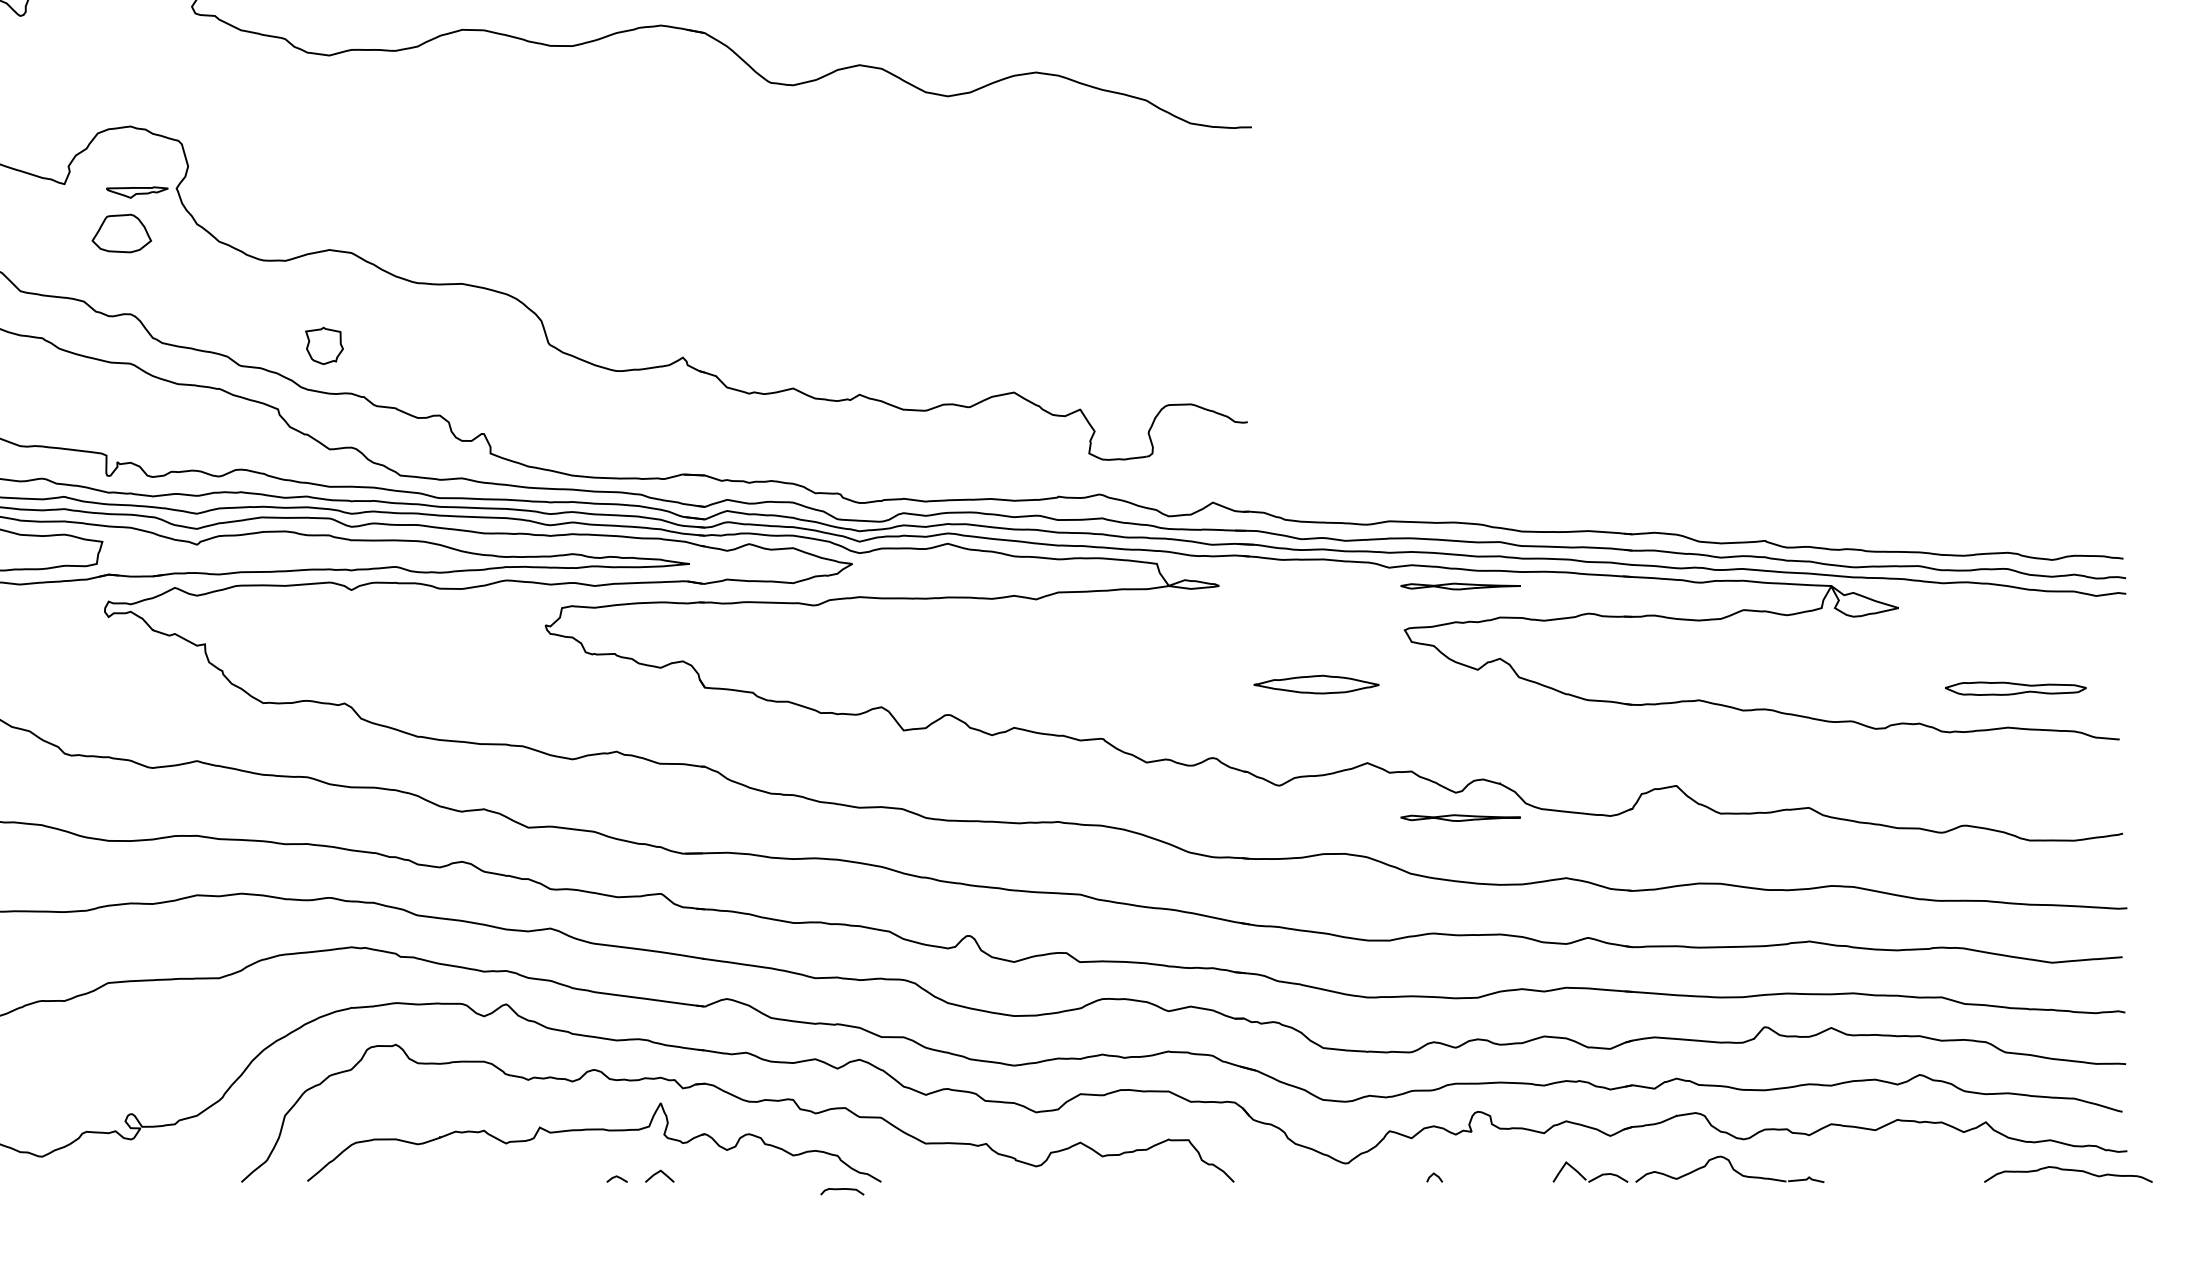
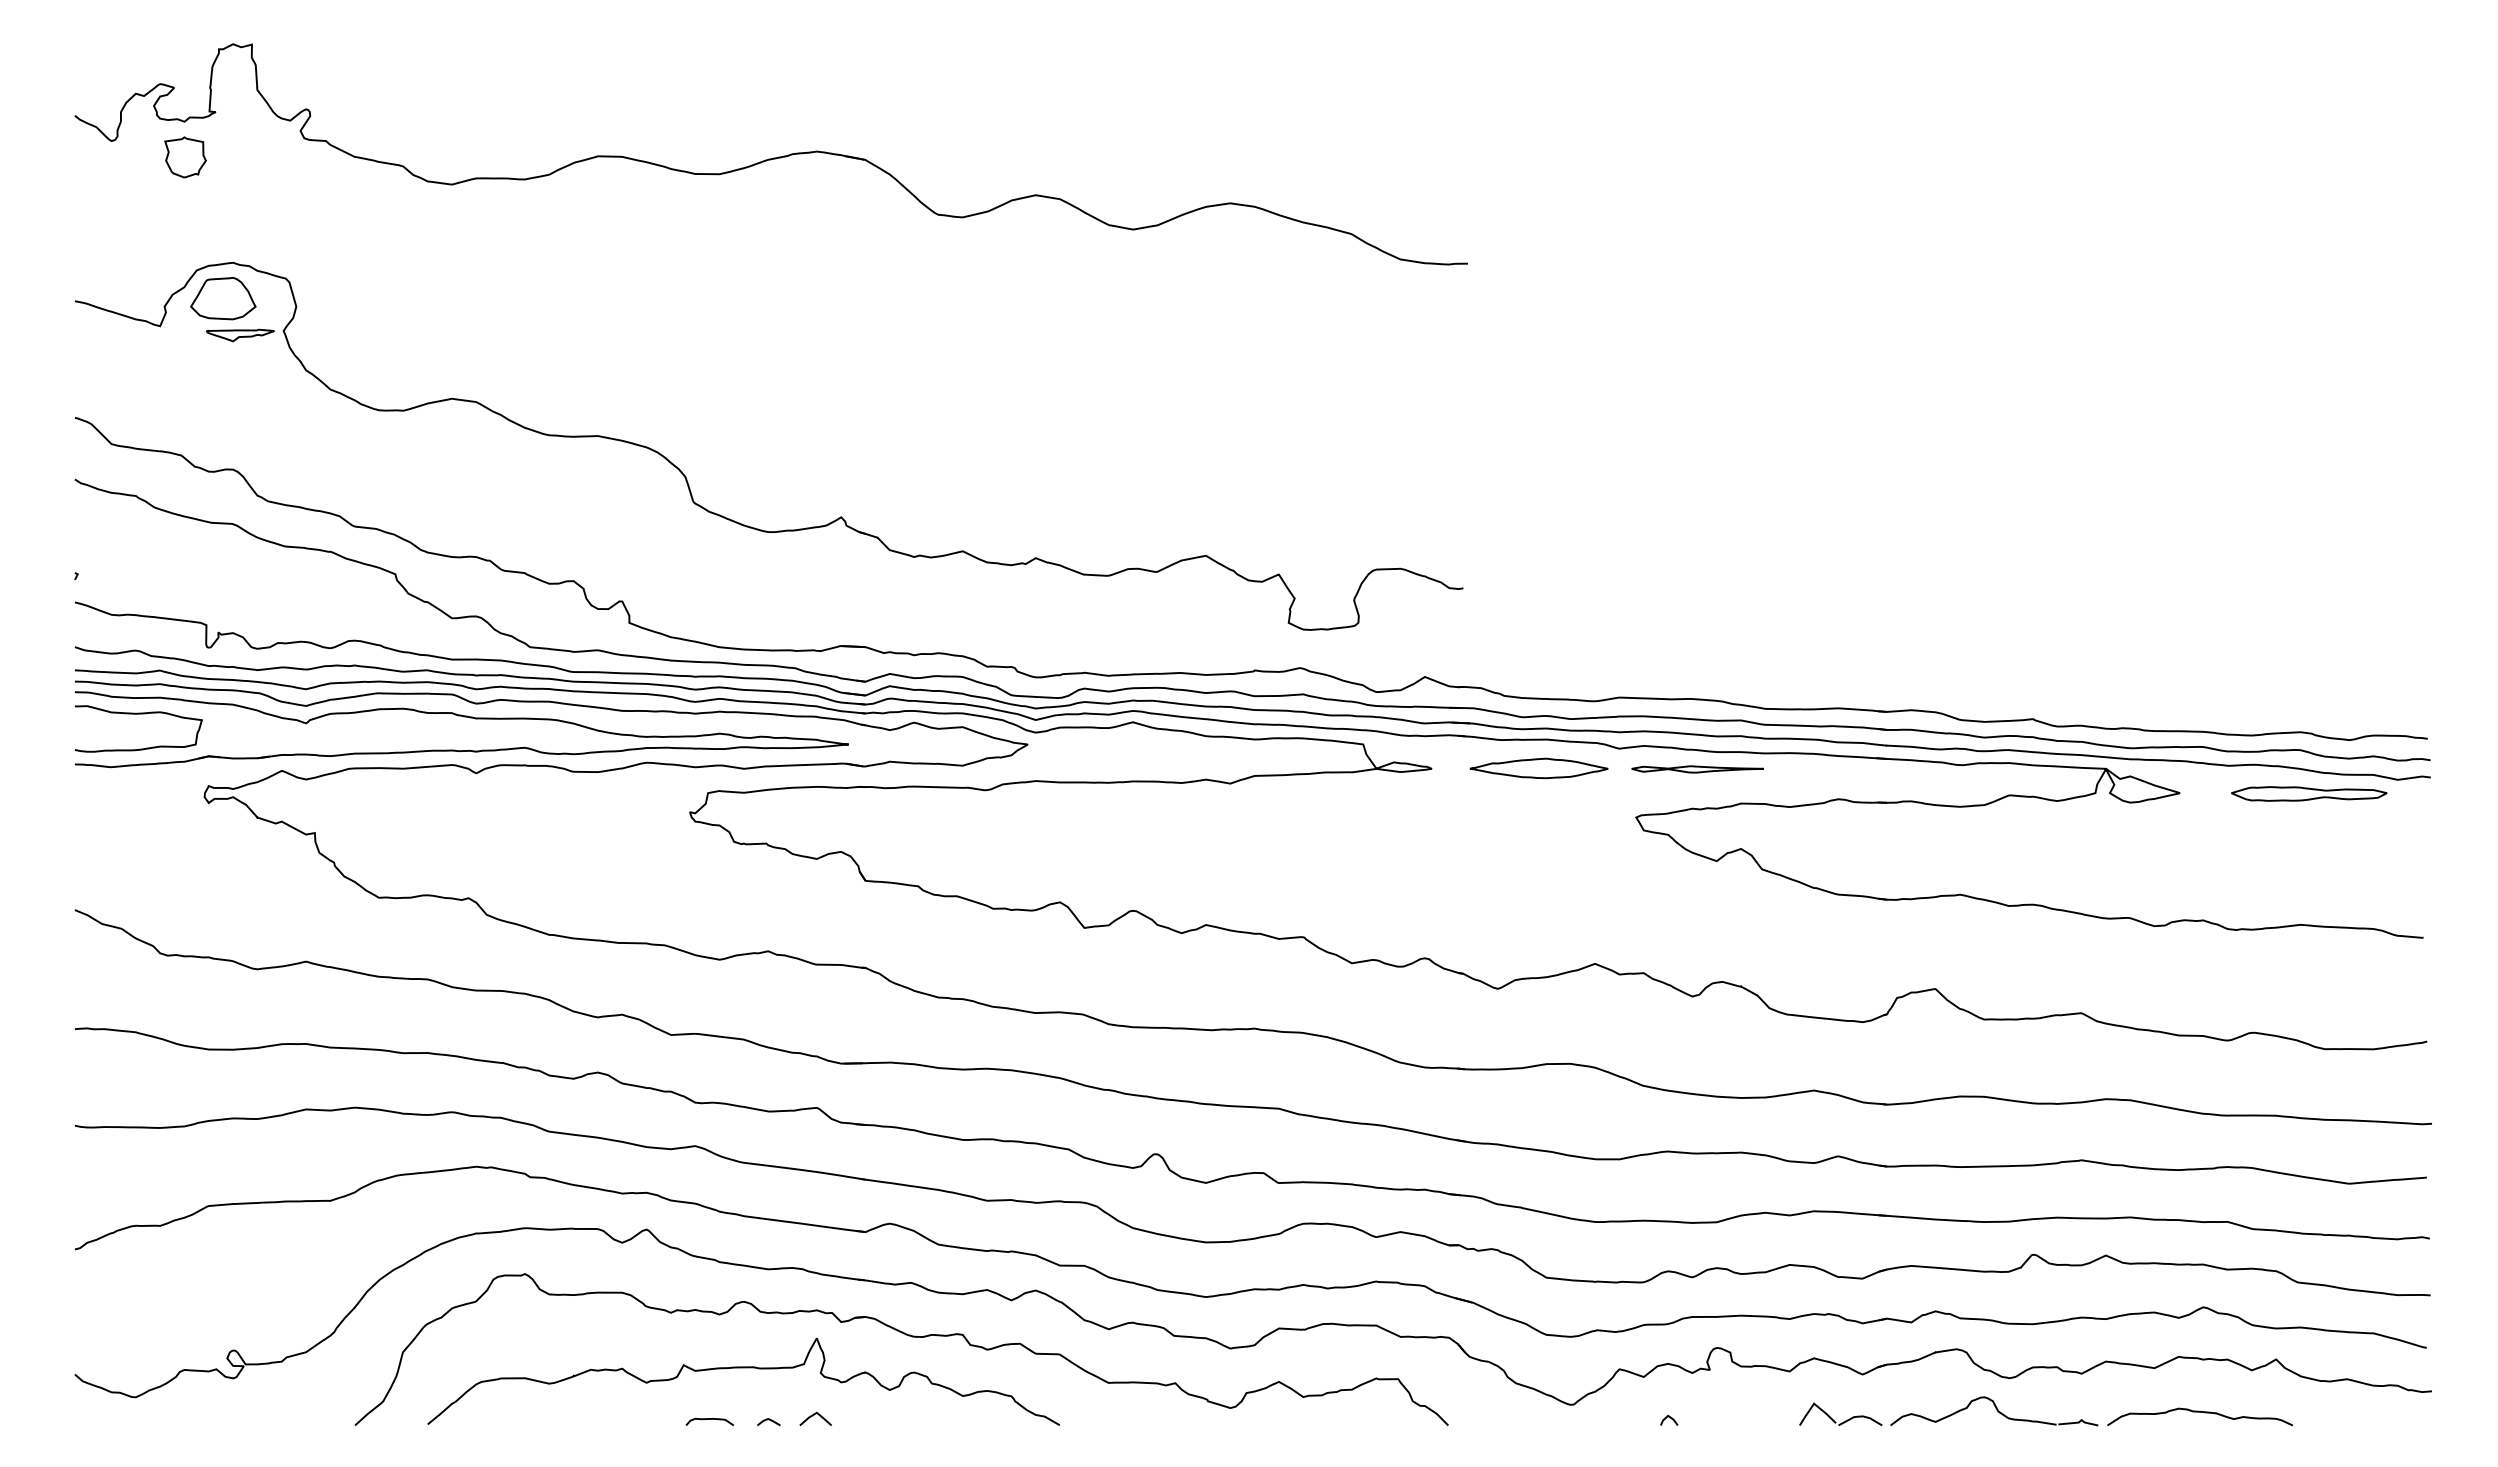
part: (122, 233) -> (223, 298), moved
part: (324, 345) -> (185, 157), moved
part: (1316, 684) -> (1538, 768), moved
part: (2016, 688) -> (2309, 793), moved
part: (1460, 818) -> (1697, 1024), removed
curve: (2067, 1170) -> (2199, 1412), moved
curve: (842, 1189) -> (709, 1419), moved

